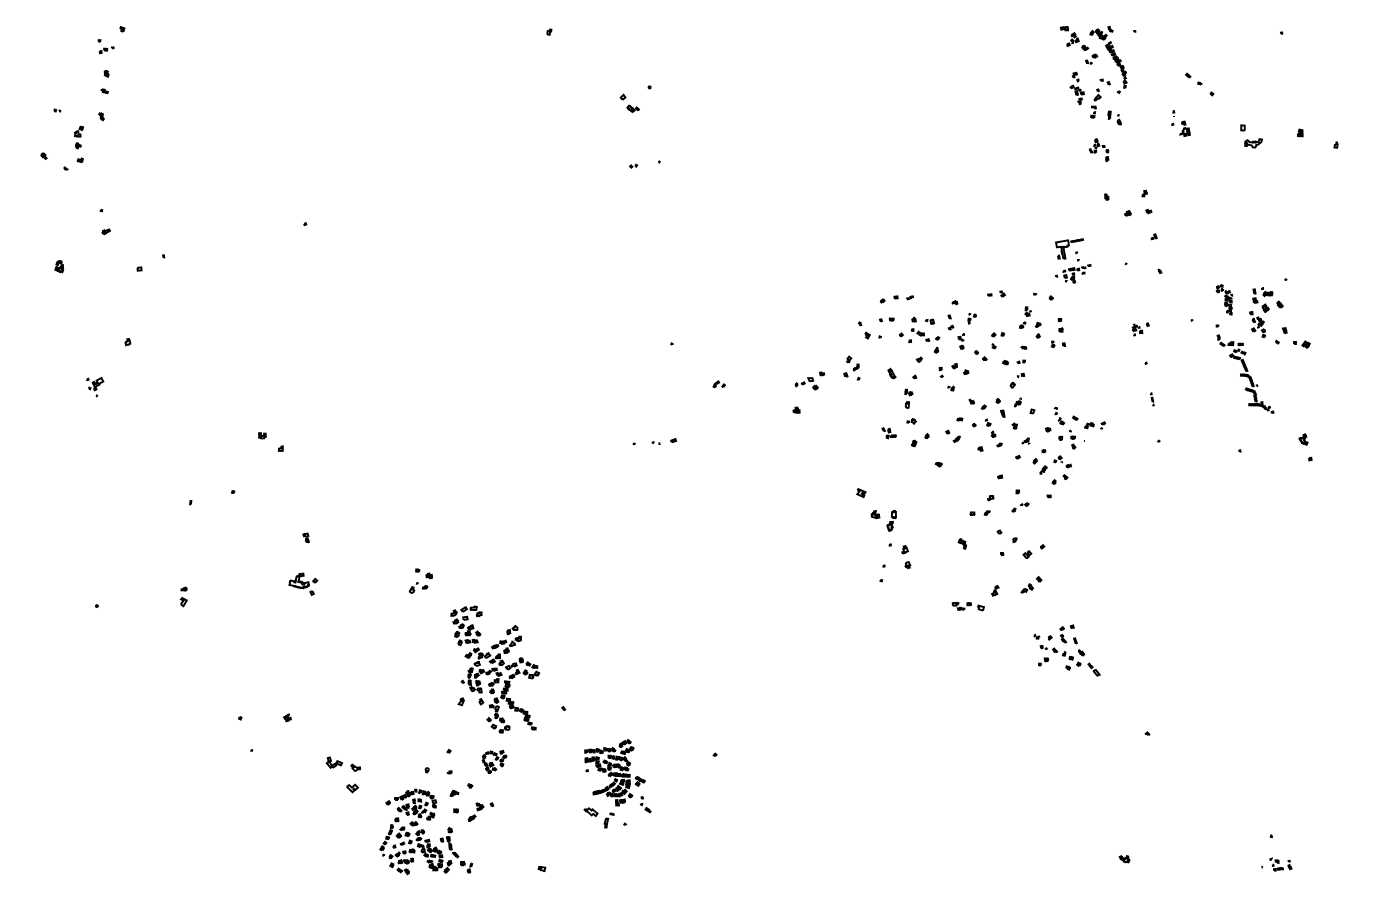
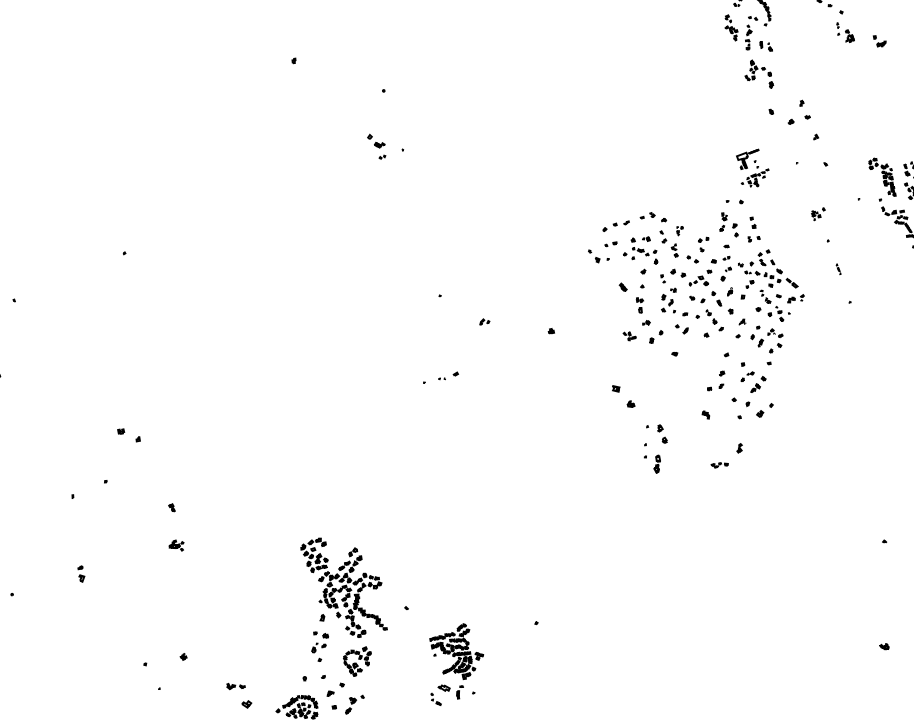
part: (629, 102) -> (375, 140), moved
part: (1180, 123) -> (844, 32), moved
part: (1251, 136) -> (879, 41), size x0.62
part: (1098, 149) -> (757, 74), size x1.67
part: (996, 293) -> (647, 215), moved
part: (1224, 299) -> (882, 177), size x1.67
part: (851, 367) -> (666, 303), moved
part: (809, 380) -> (700, 278), moved
part: (891, 520) -> (656, 463), moved
part: (420, 580) -> (319, 641), moved
part: (303, 583) -> (176, 545), size x0.62
part: (1031, 584) -> (758, 384), moved
part: (967, 606) -> (719, 465), size x0.62
part: (1066, 650) -> (766, 271), moved
part: (494, 761) -> (358, 661), size x1.43
part: (343, 763) -> (235, 685), size x0.62
part: (645, 804) -> (435, 699), moved

